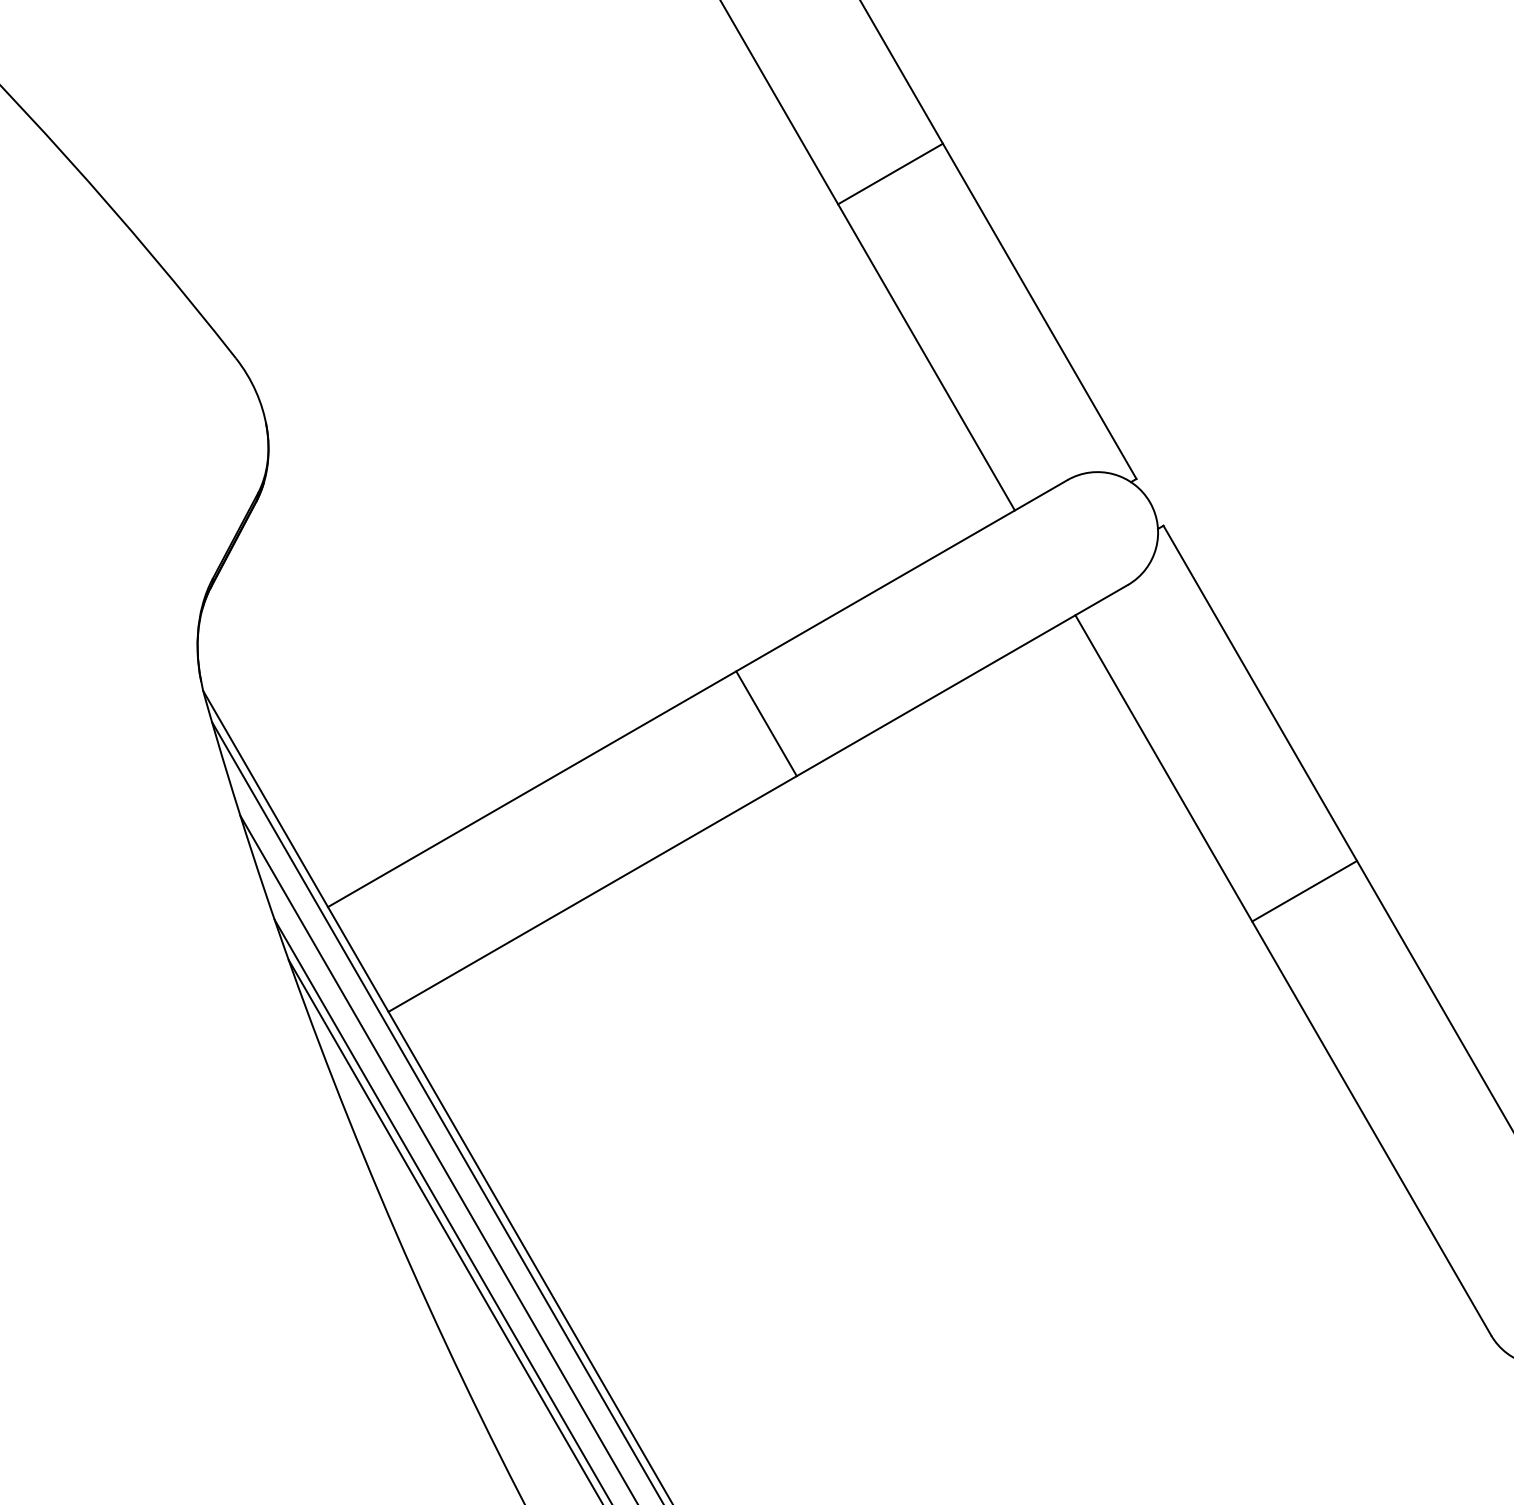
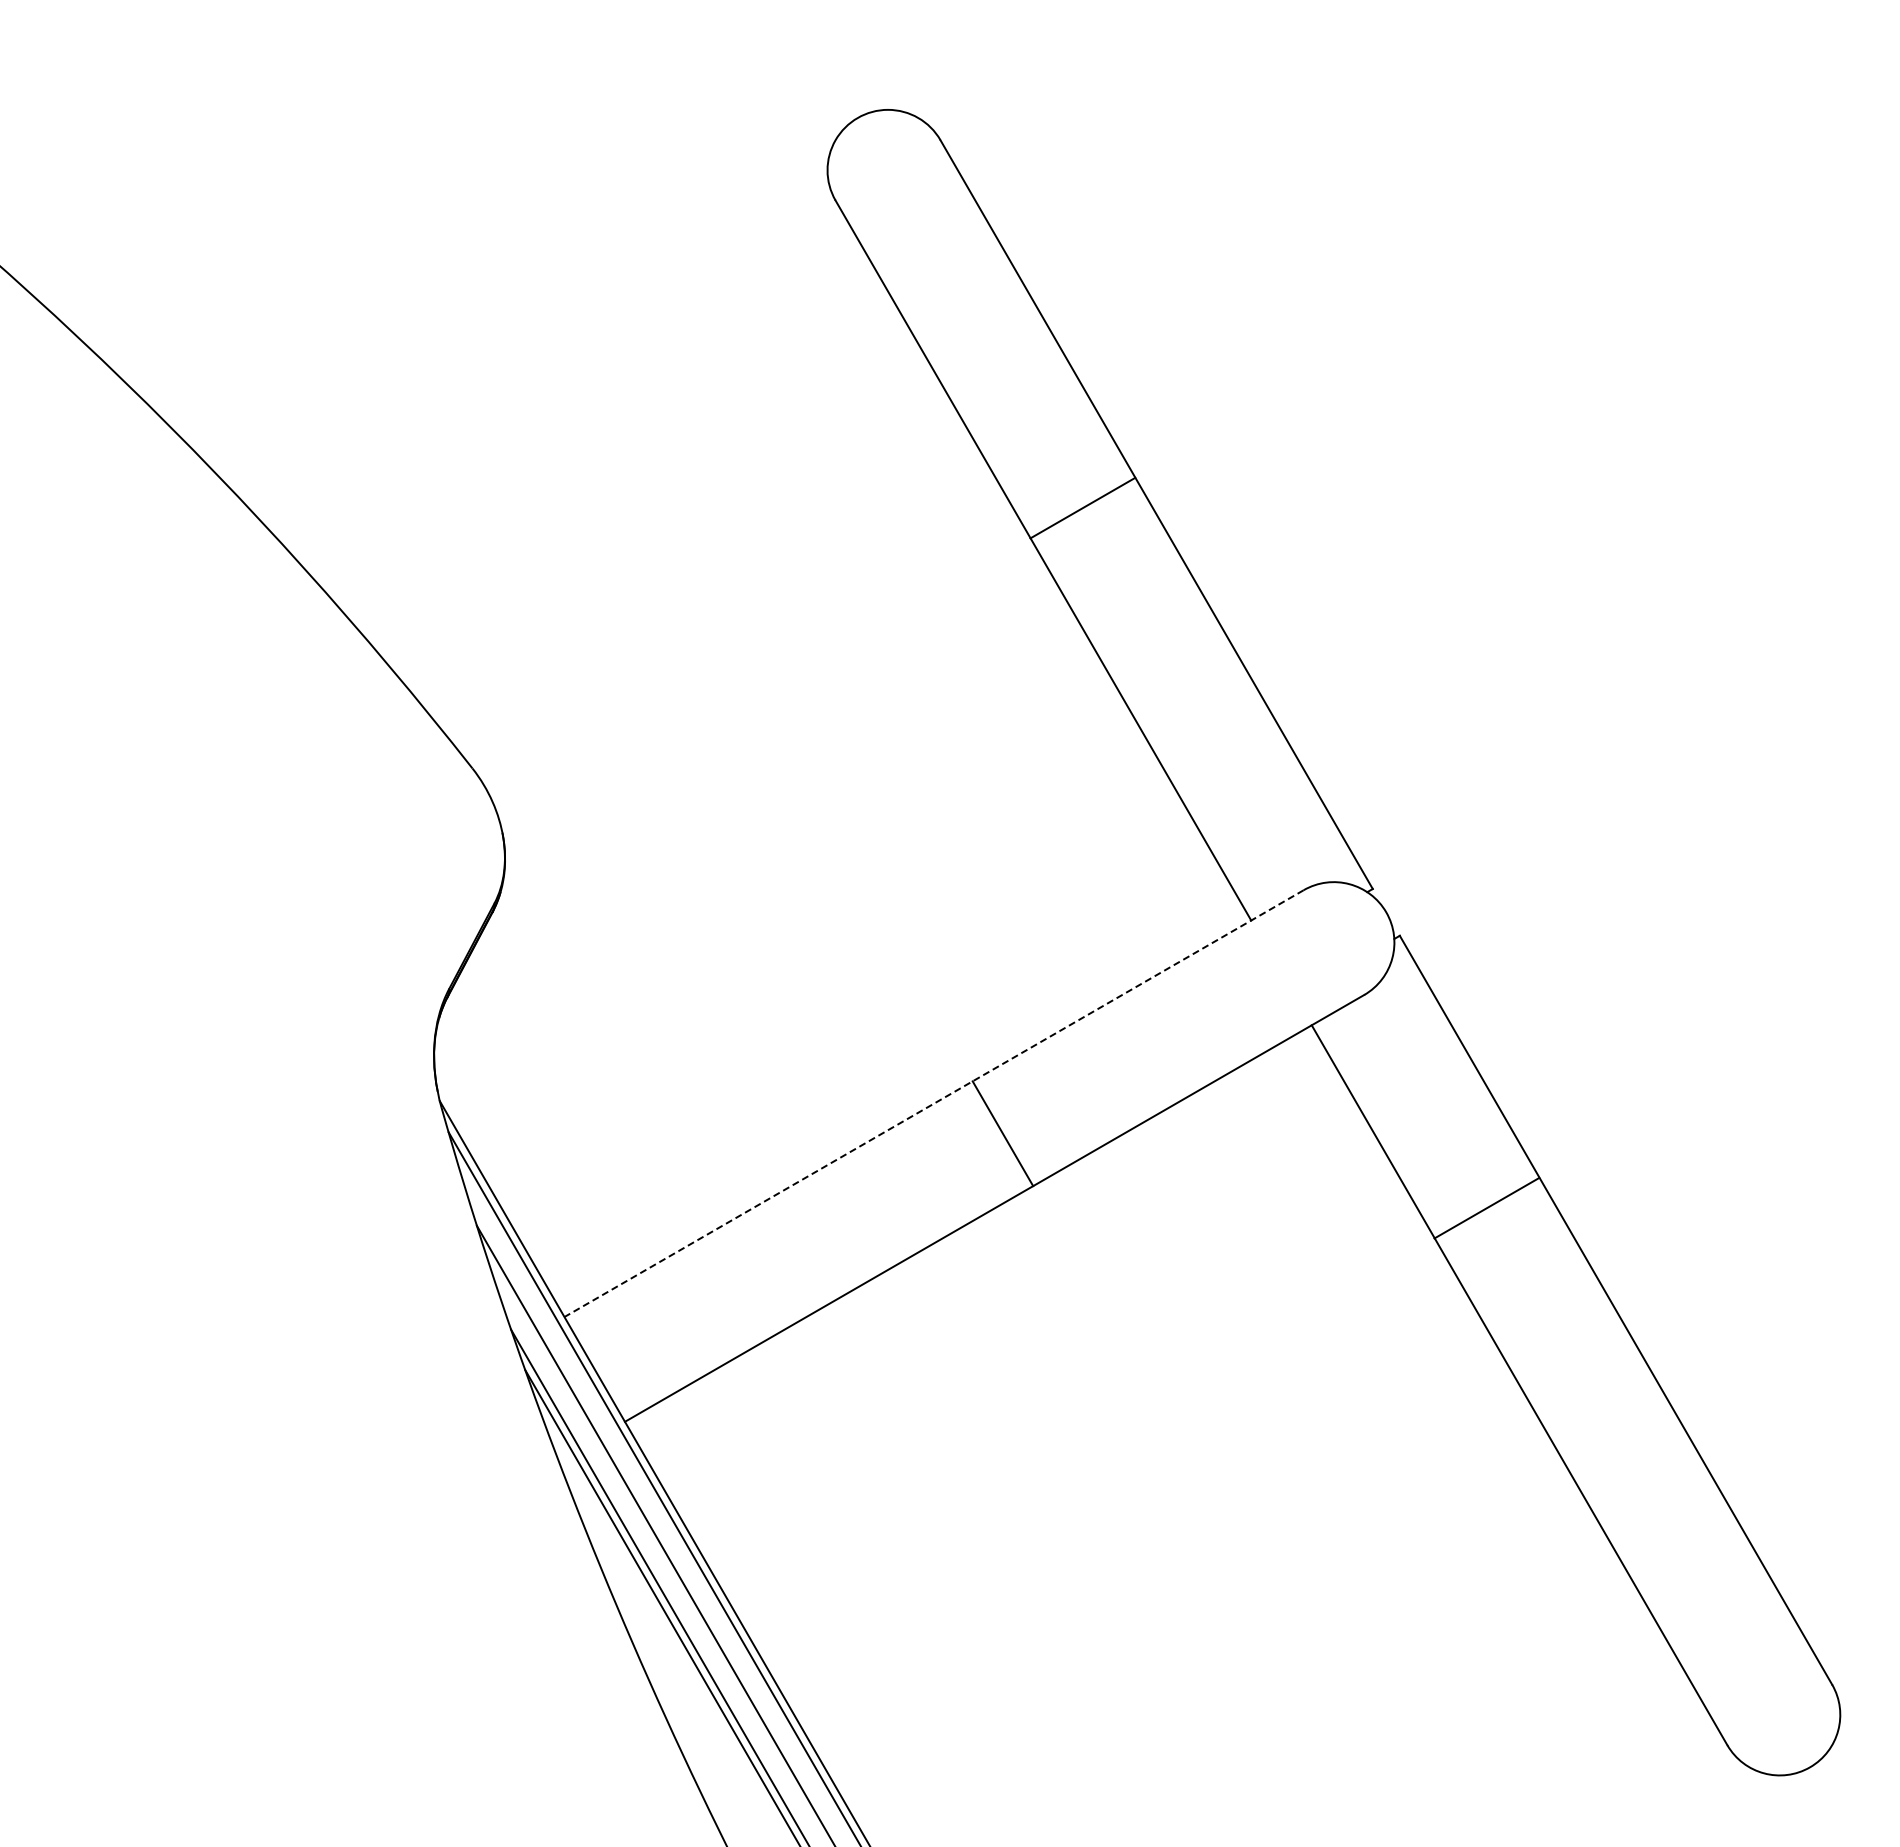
line: (890, 173) -> (1082, 507), moved
line: (698, 693) -> (934, 1103), solid -> dashed
line: (1304, 890) -> (1486, 1207), moved

